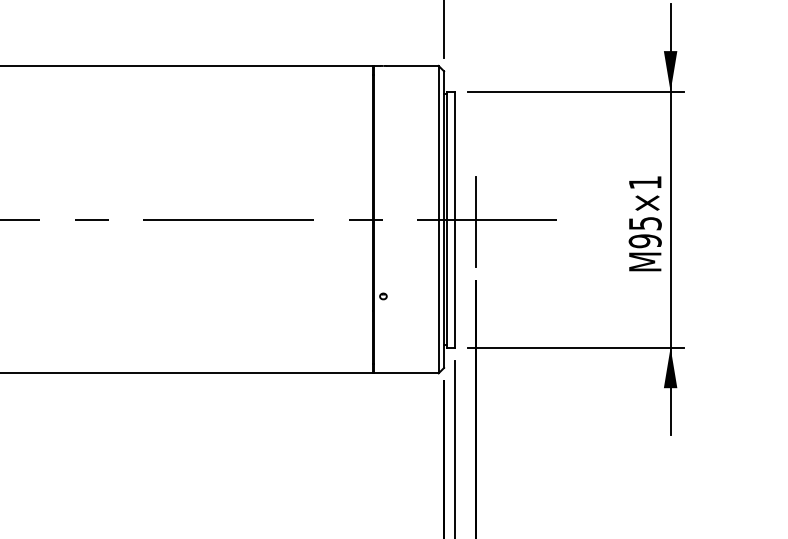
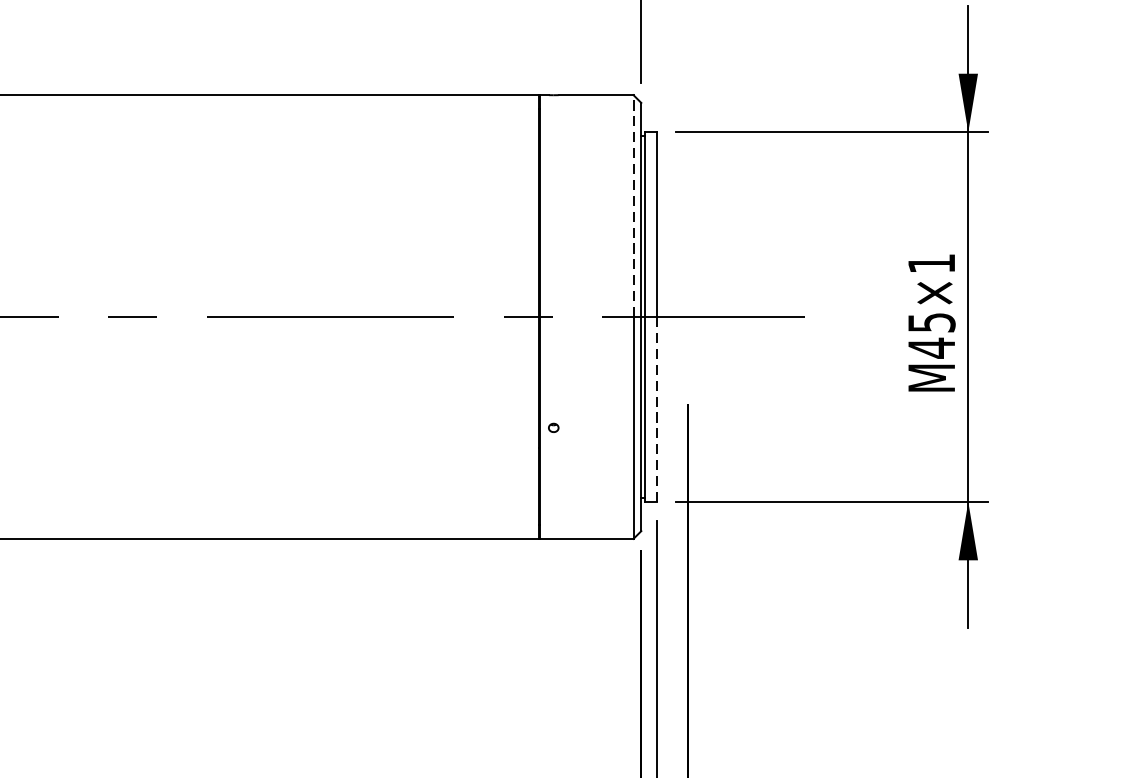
line: (438, 142) -> (633, 205), solid -> dashed
line: (476, 221) -> (688, 319), removed
text: (644, 241) -> (930, 348), M95×1 -> M45×1
line: (454, 283) -> (656, 409), solid -> dashed

